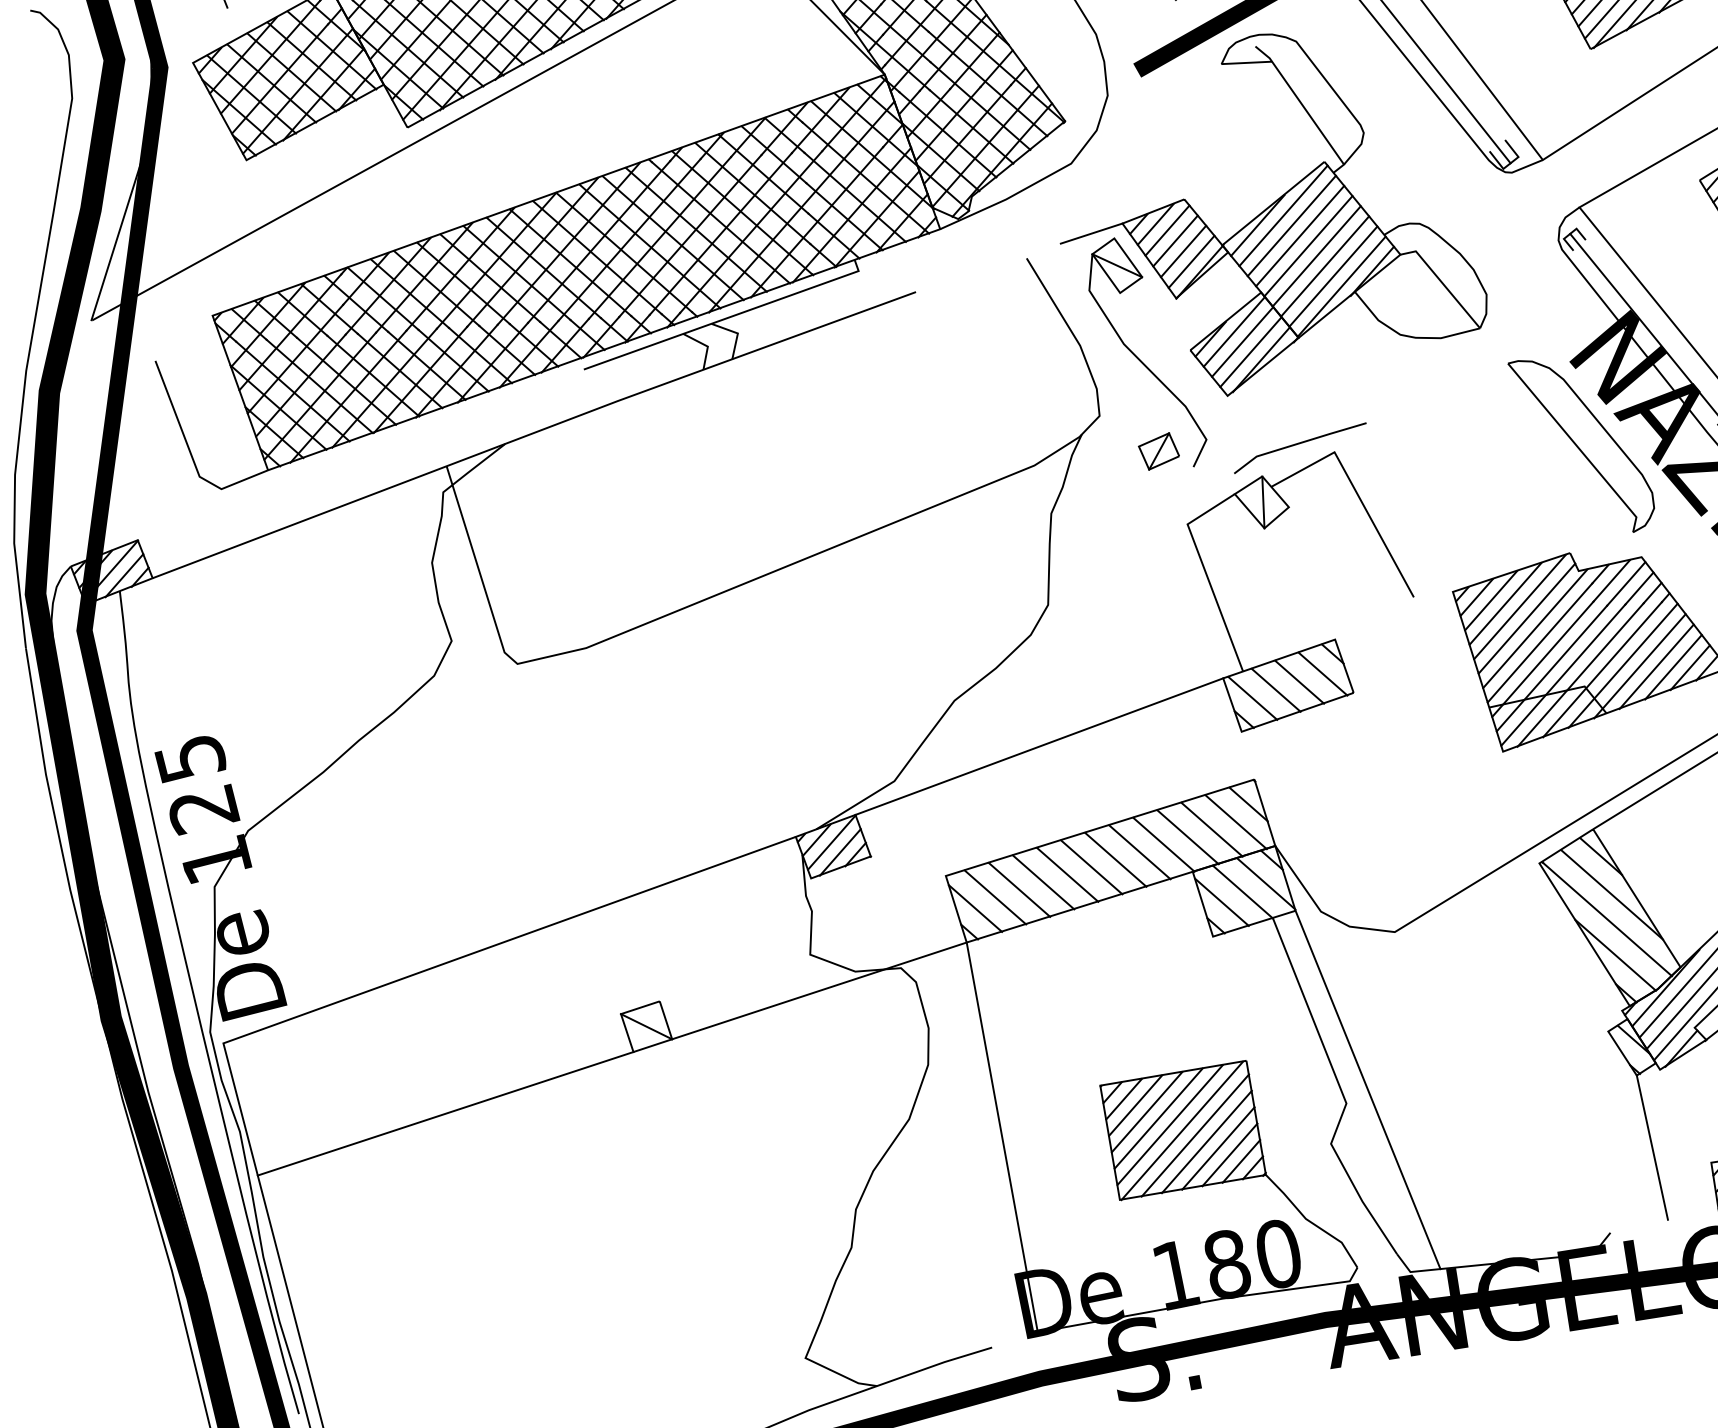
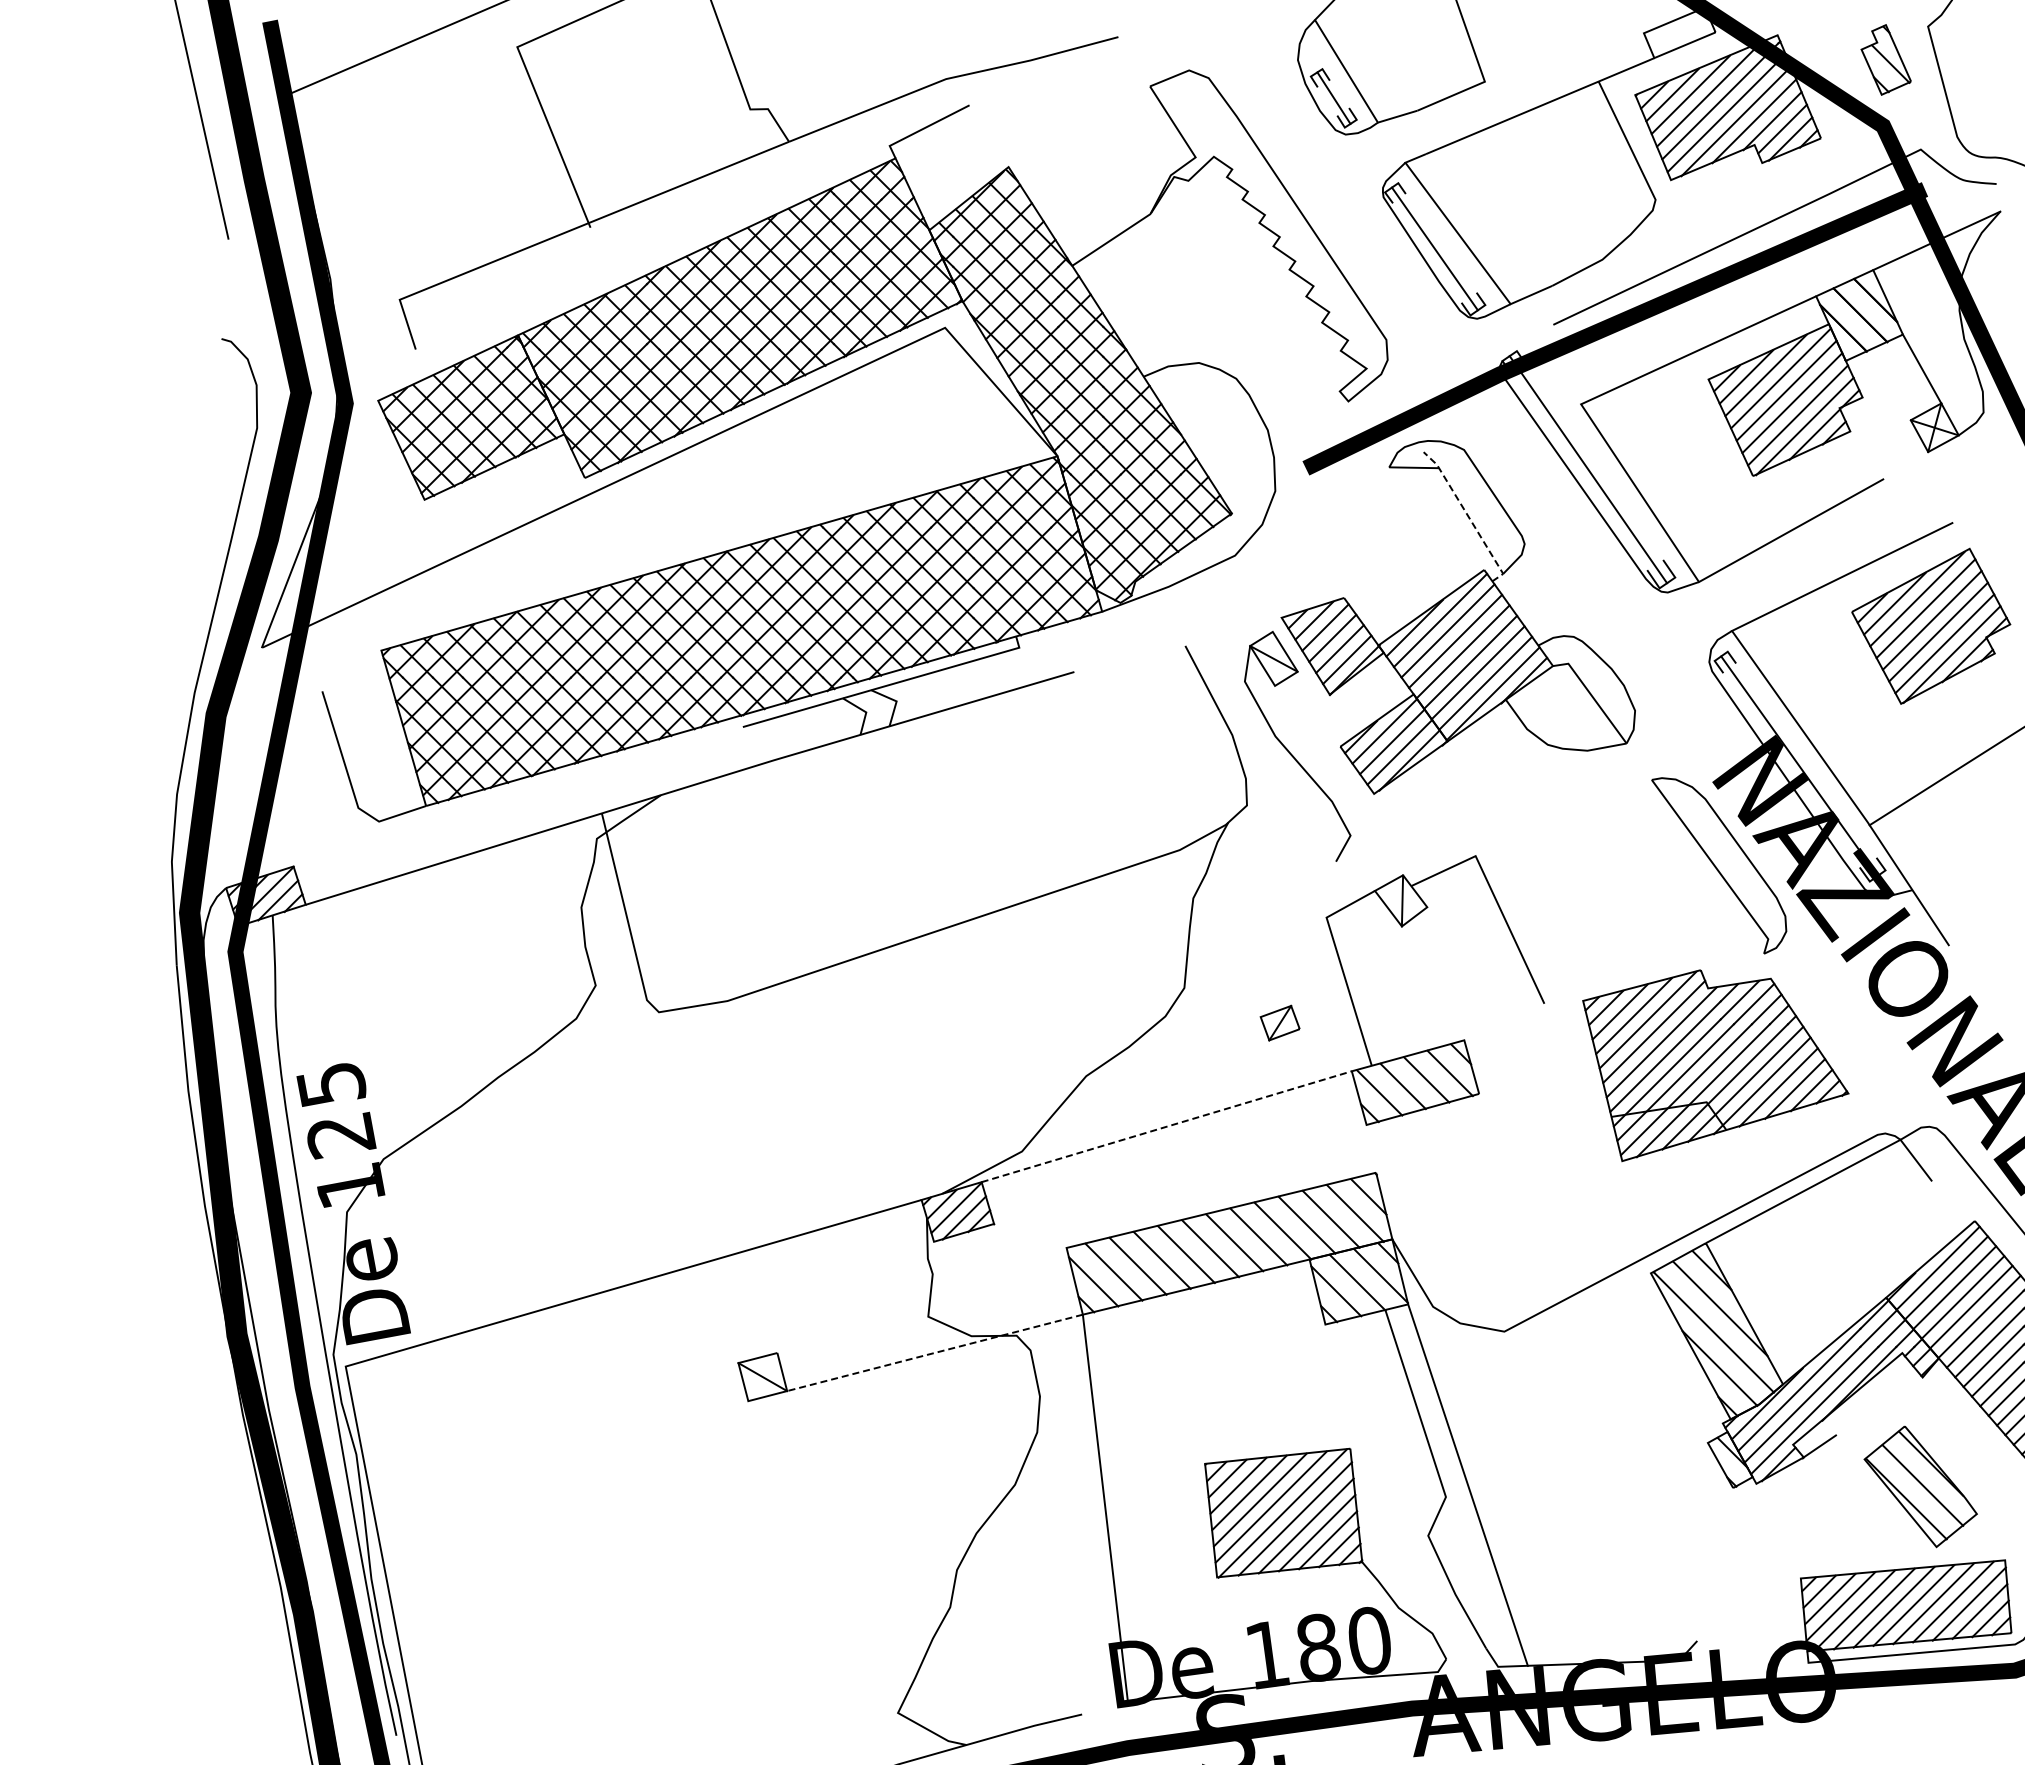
line: (1305, 108) -> (1468, 516), solid -> dashed
line: (1091, 233) -> (1250, 625), removed
line: (1299, 444) -> (1441, 846), removed
part: (1158, 450) -> (1279, 1022), moved
line: (1040, 746) -> (1167, 1126), solid -> dashed
line: (819, 990) -> (935, 1352), solid -> dashed
line: (445, 1113) -> (559, 1449), removed
line: (1651, 1147) -> (1743, 1559), removed

